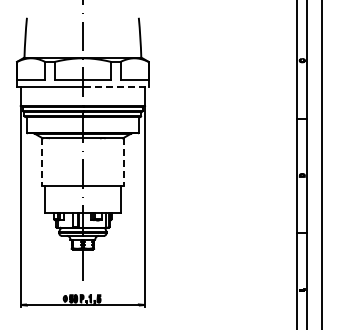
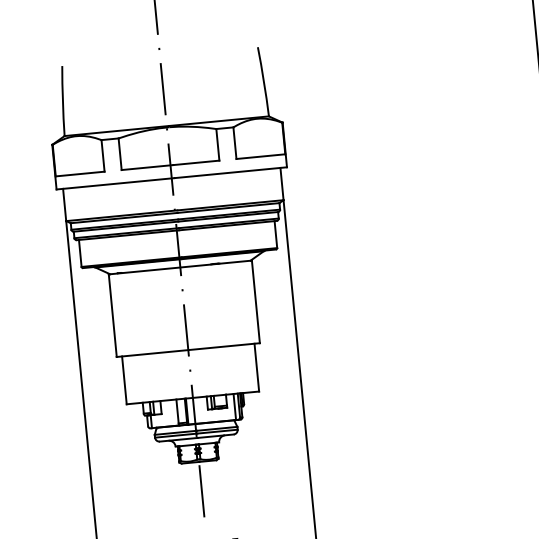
line: (117, 87) -> (232, 172), dashed -> solid
line: (41, 161) -> (111, 314), dashed -> solid
line: (123, 161) -> (255, 301), dashed -> solid

